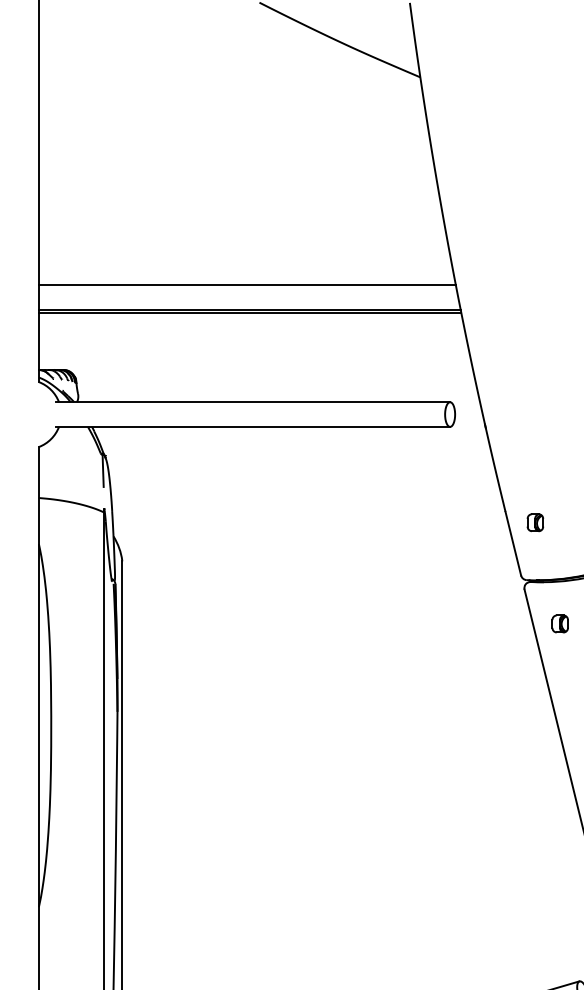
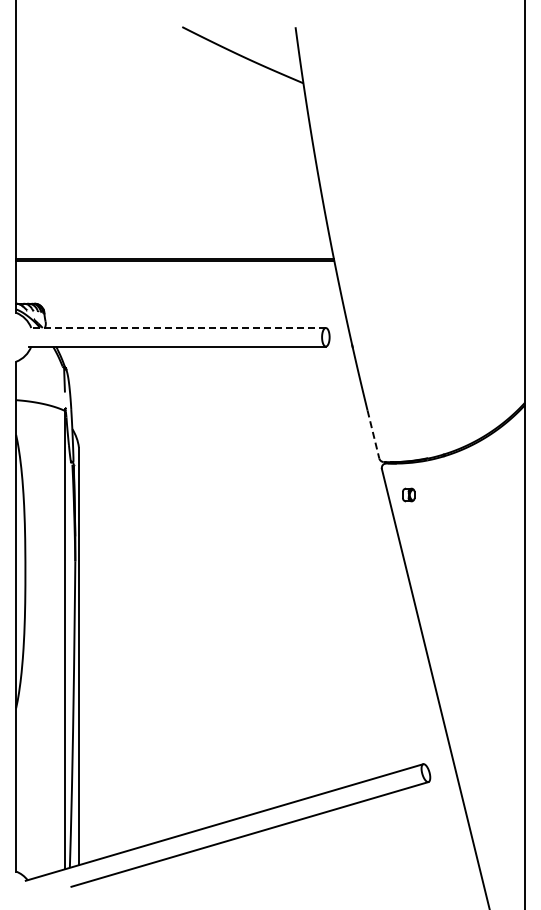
line: (247, 286) -> (173, 240), removed
line: (253, 401) -> (177, 327), solid -> dashed
part: (534, 522) -> (389, 418), removed
line: (513, 543) -> (373, 434), solid -> dashed

